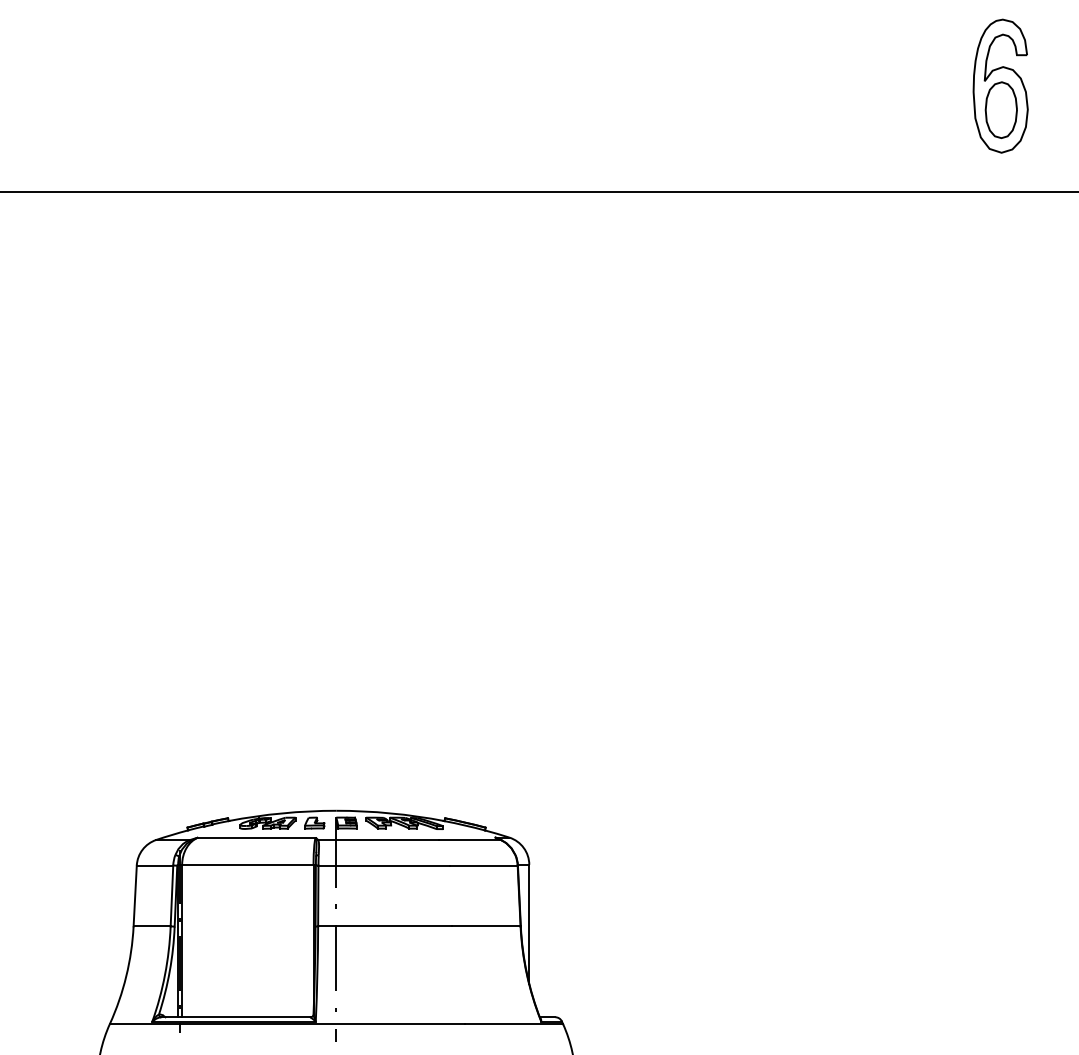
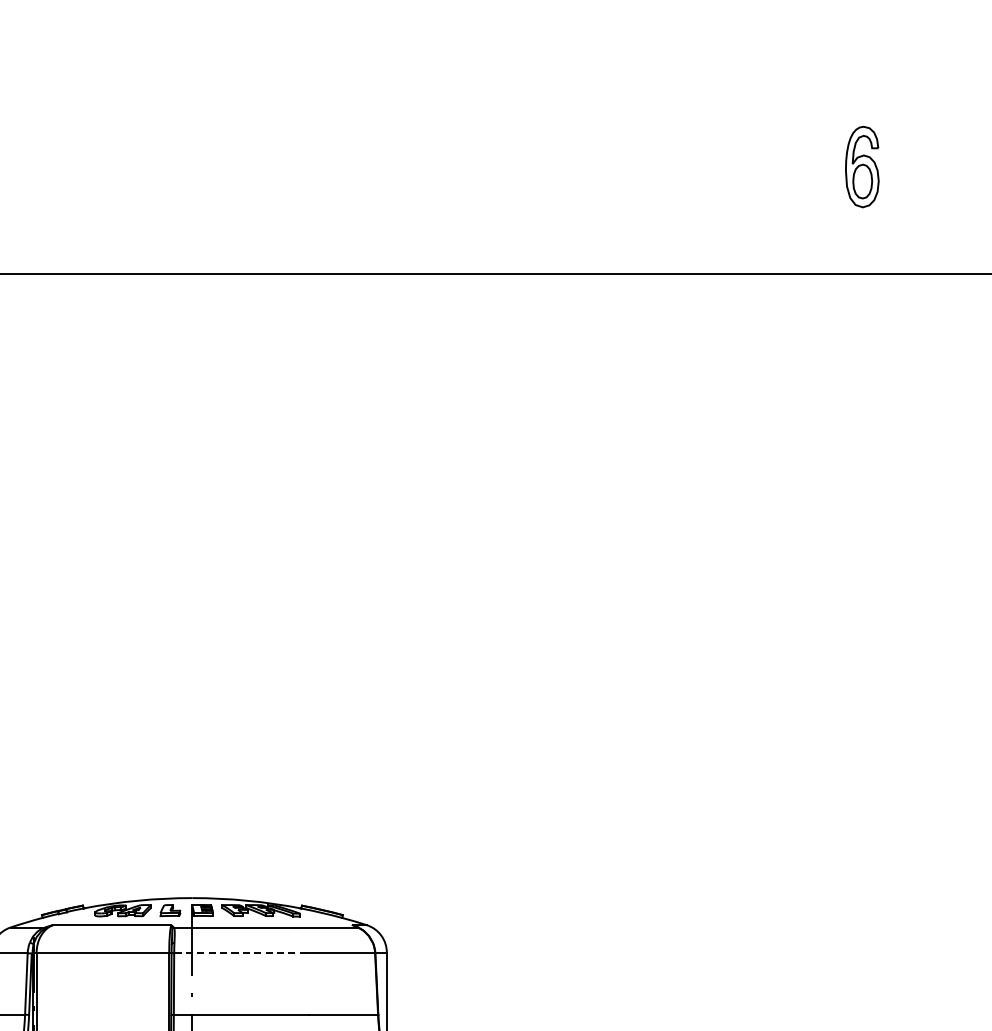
part: (1000, 85) -> (862, 166), size x0.6
line: (384, 865) -> (240, 953), solid -> dashed

